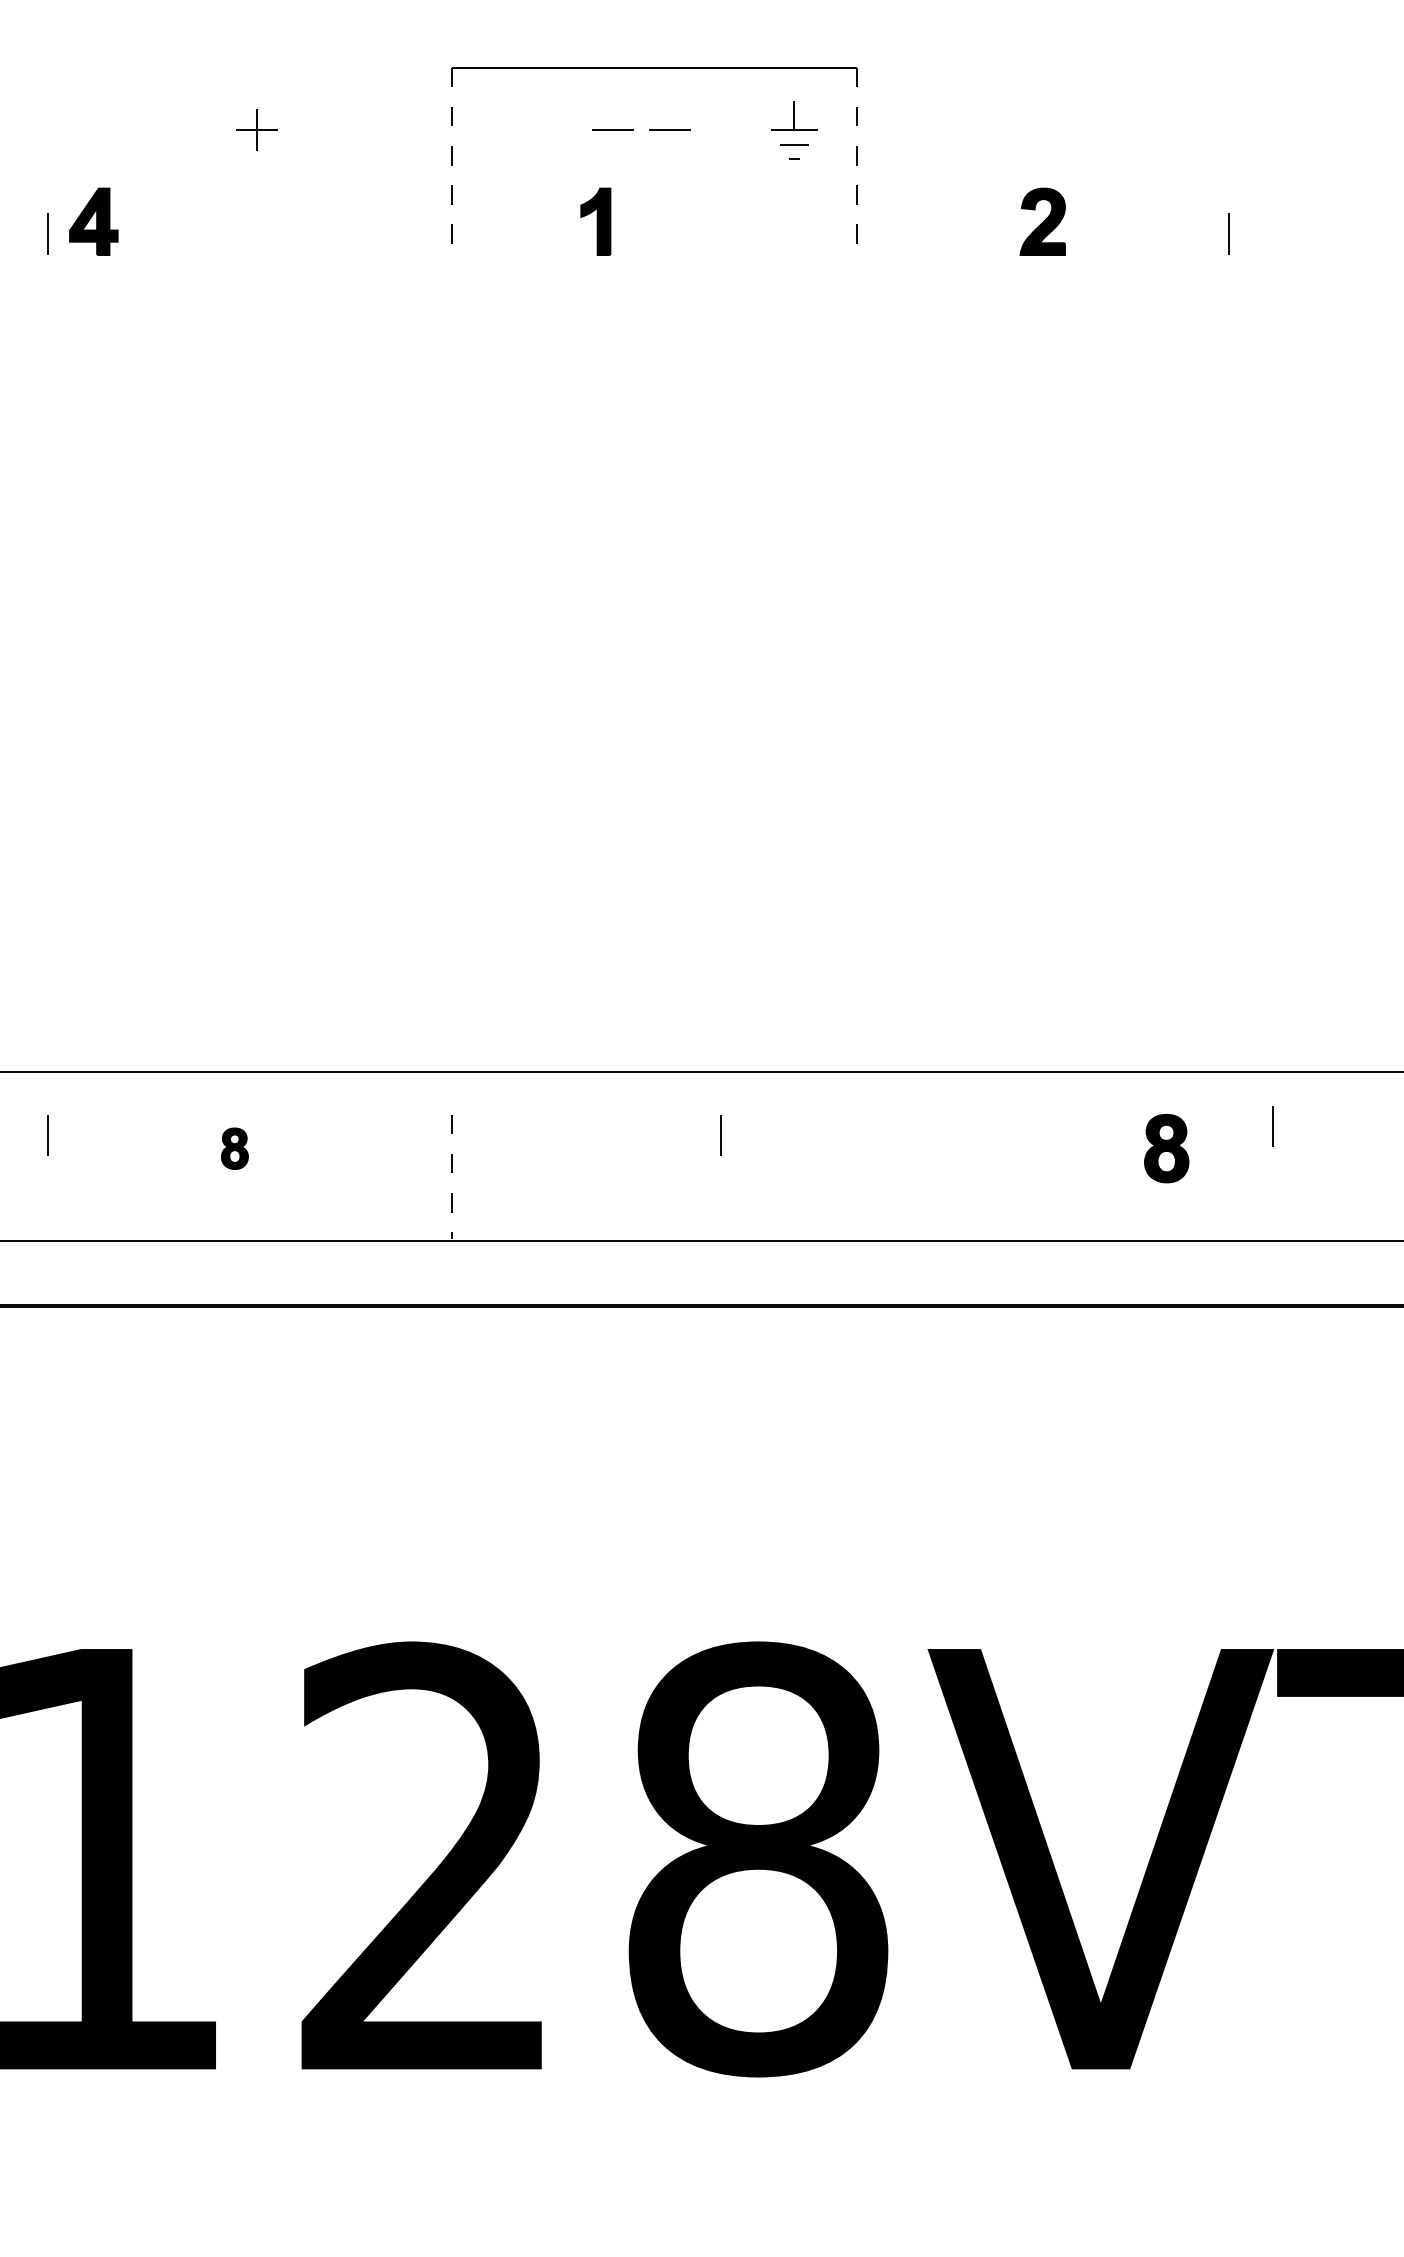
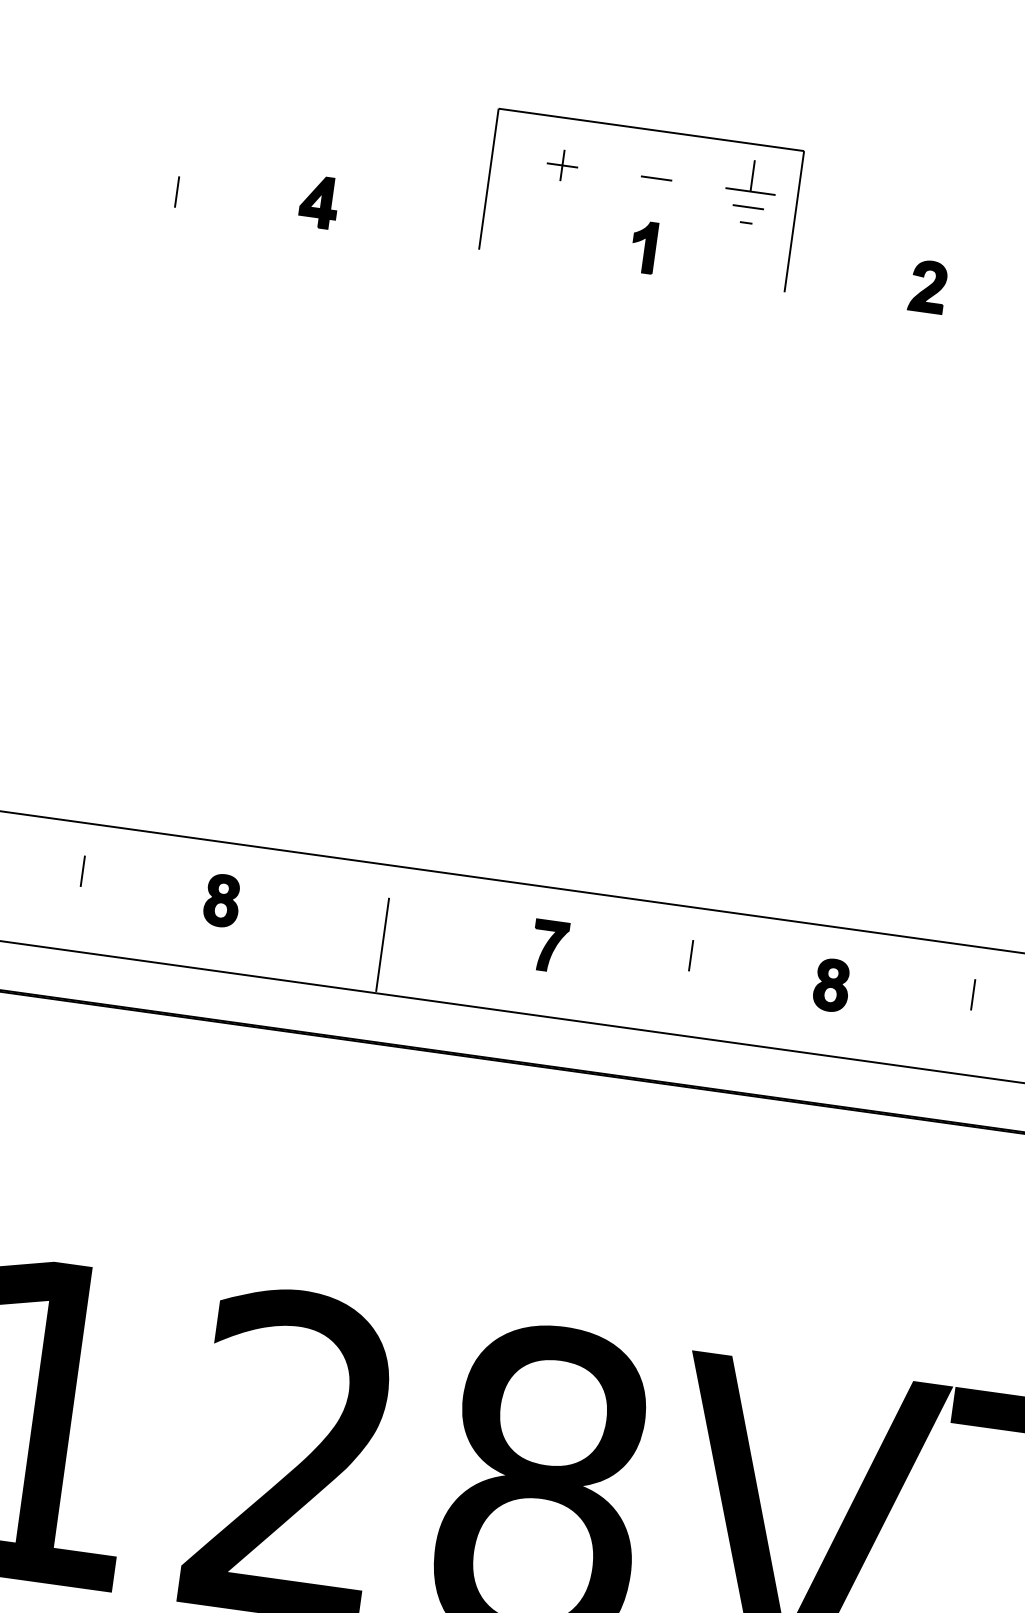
part: (256, 129) -> (562, 165), moved
line: (612, 129) -> (613, 172), removed
part: (794, 130) -> (750, 191), size x1.43
line: (451, 161) -> (488, 179), dashed -> solid
line: (856, 161) -> (794, 221), dashed -> solid
part: (93, 221) -> (318, 201), moved
part: (595, 221) -> (643, 246), moved
line: (1272, 1126) -> (972, 994), moved
line: (720, 1135) -> (690, 955), moved
part: (234, 1148) -> (222, 900), size x1.67
part: (669, 1148) -> (549, 946), added
part: (1166, 1148) -> (831, 985), moved
line: (451, 1177) -> (382, 945), dashed -> solid

